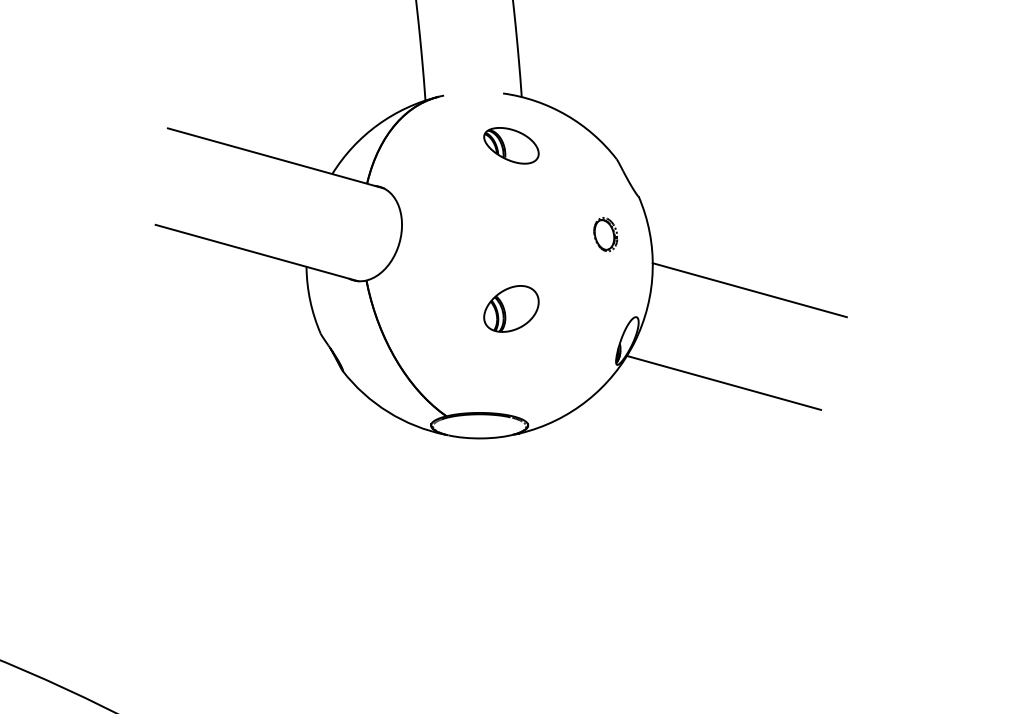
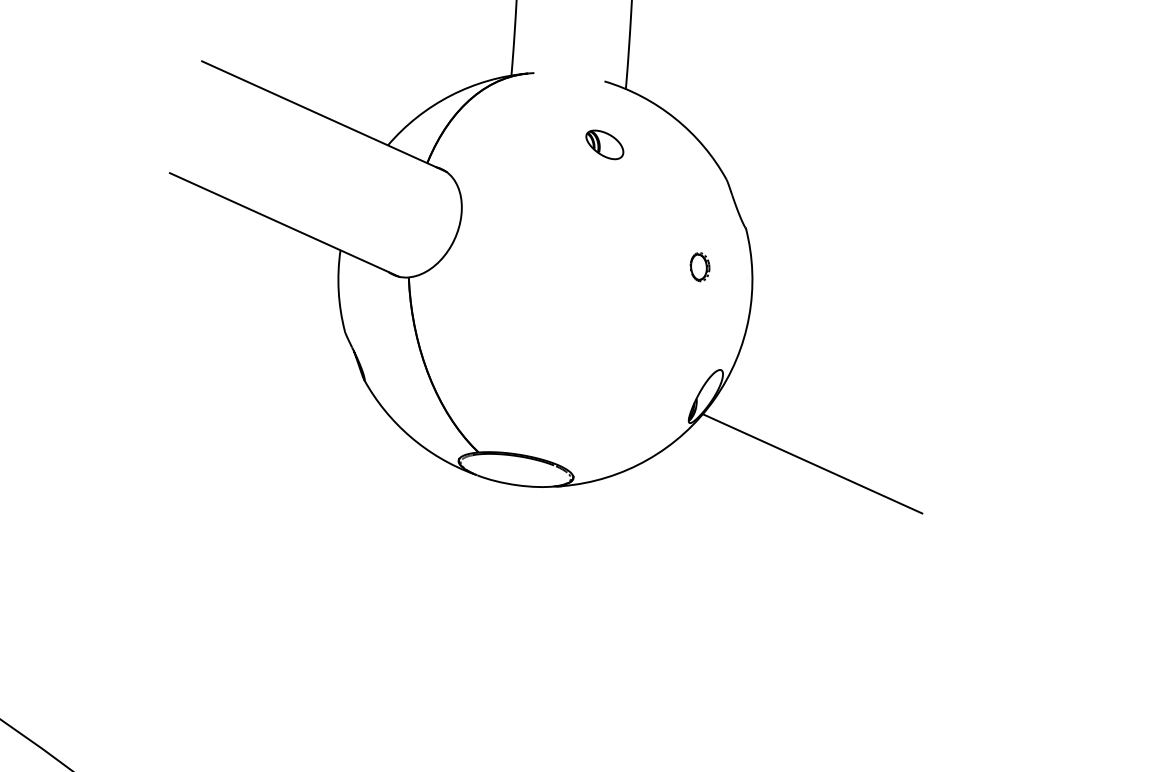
part: (511, 145) -> (604, 144), size x0.6
part: (605, 234) -> (699, 266), size x0.7
line: (749, 290) -> (859, 359), removed
part: (511, 308) -> (575, 337), removed

